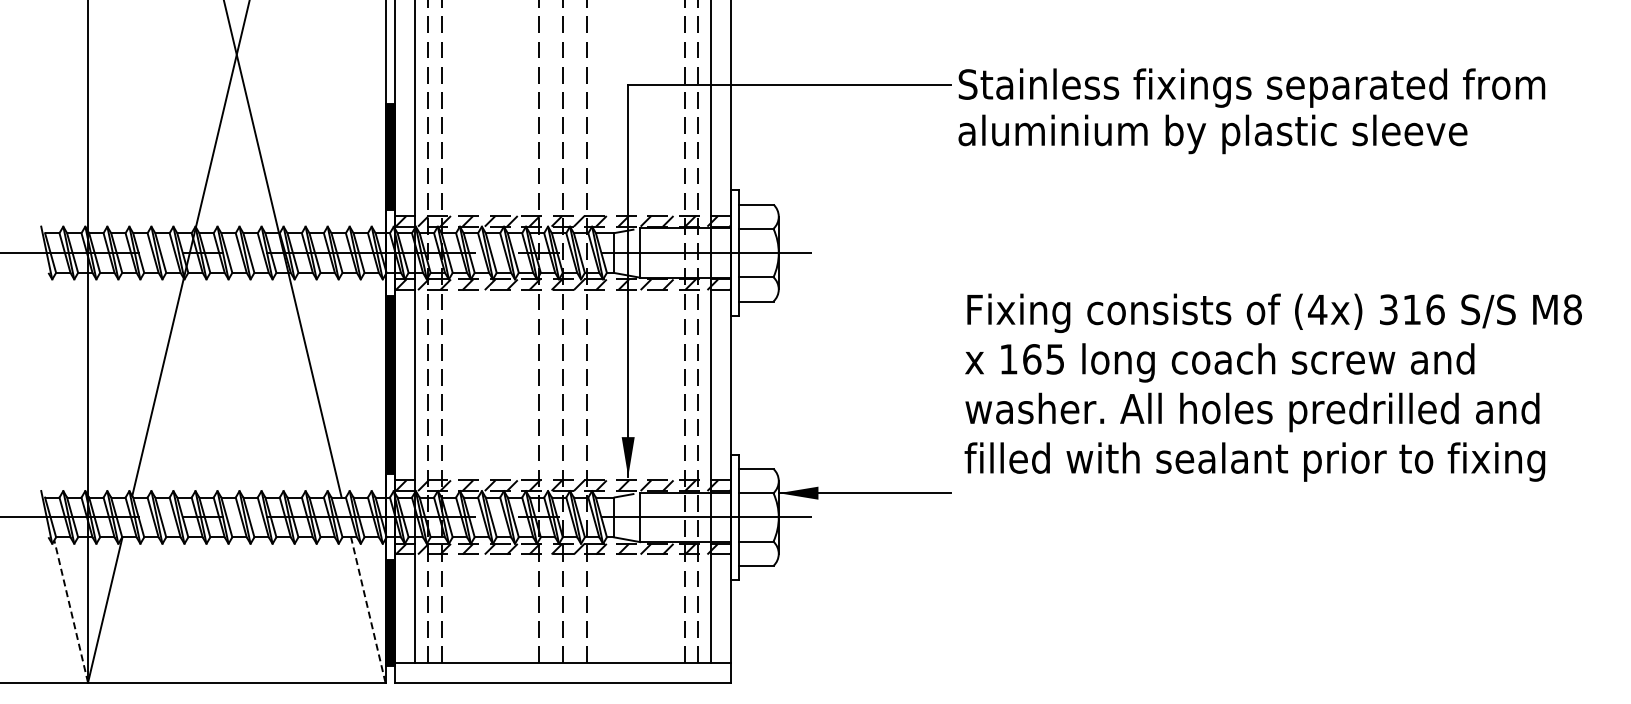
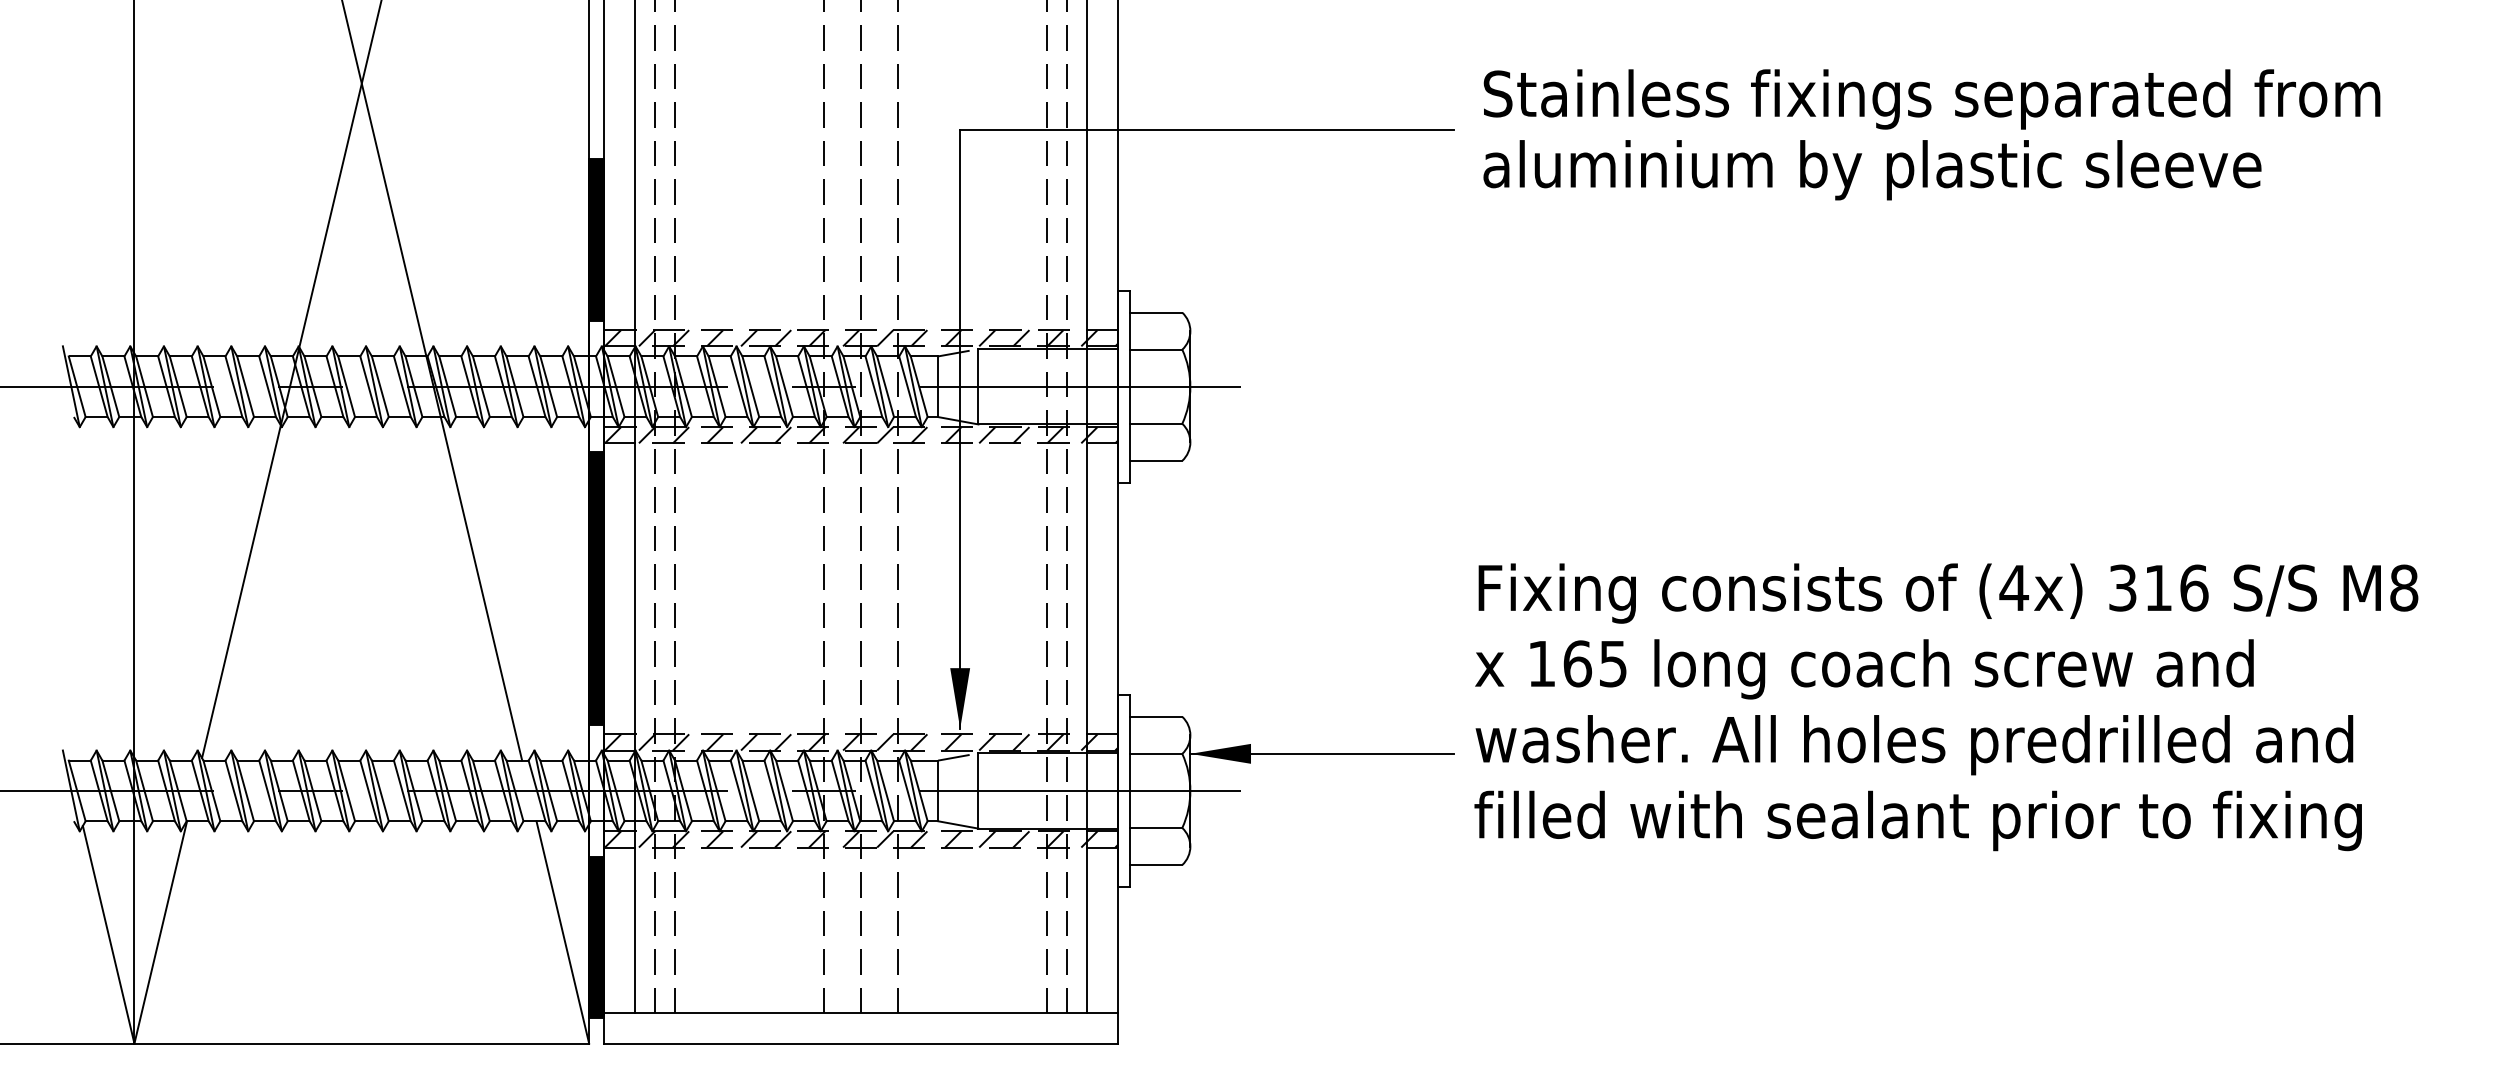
text: (1251, 111) -> (1931, 135), moved
text: (1272, 387) -> (1945, 706), moved
line: (368, 609) -> (563, 931), dashed -> solid
line: (71, 611) -> (109, 934), dashed -> solid

